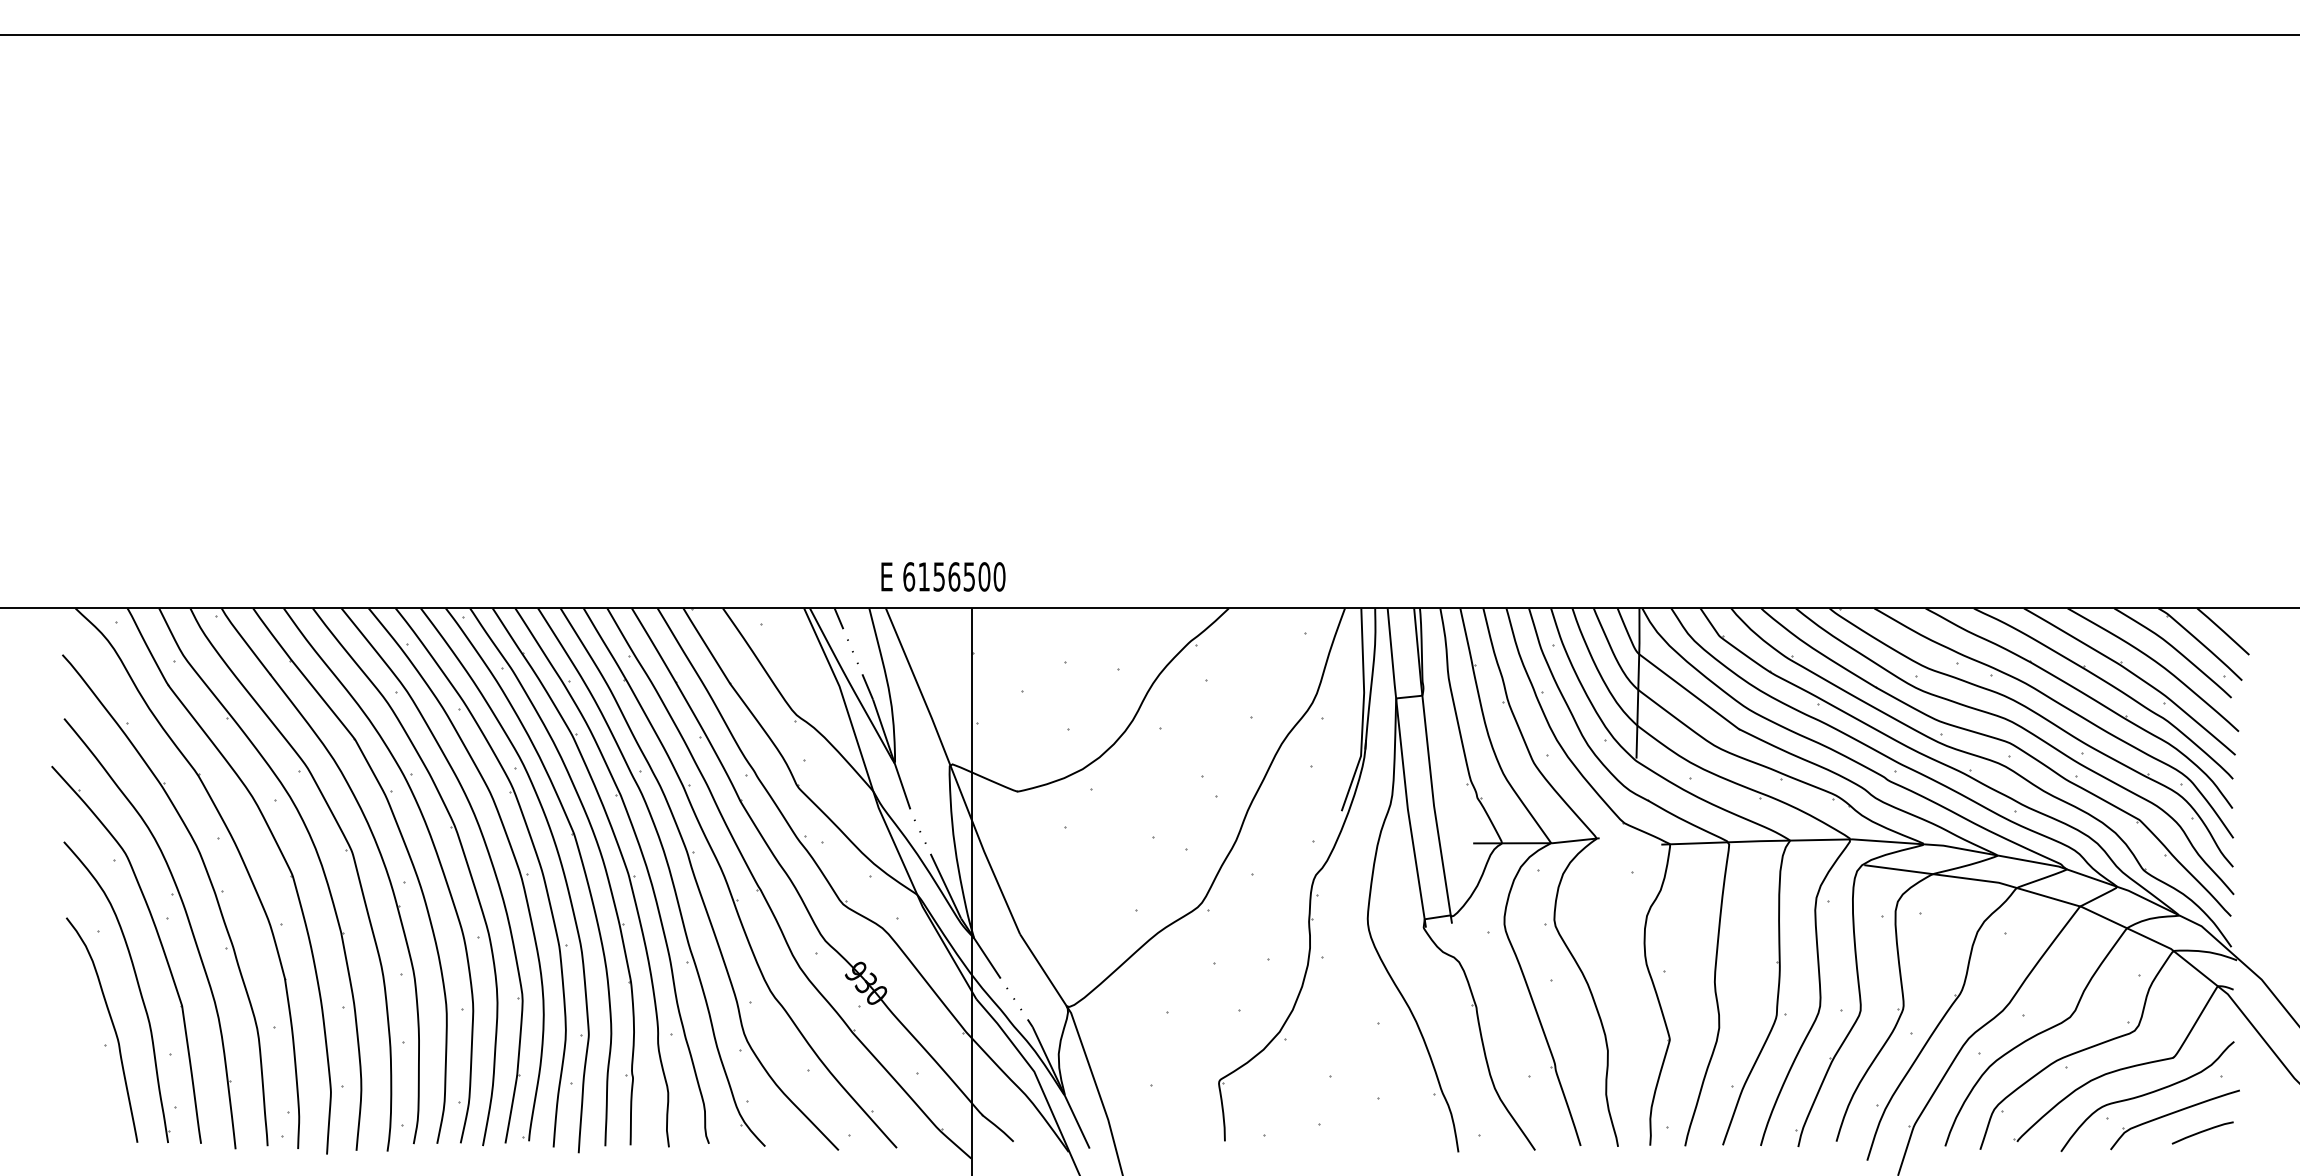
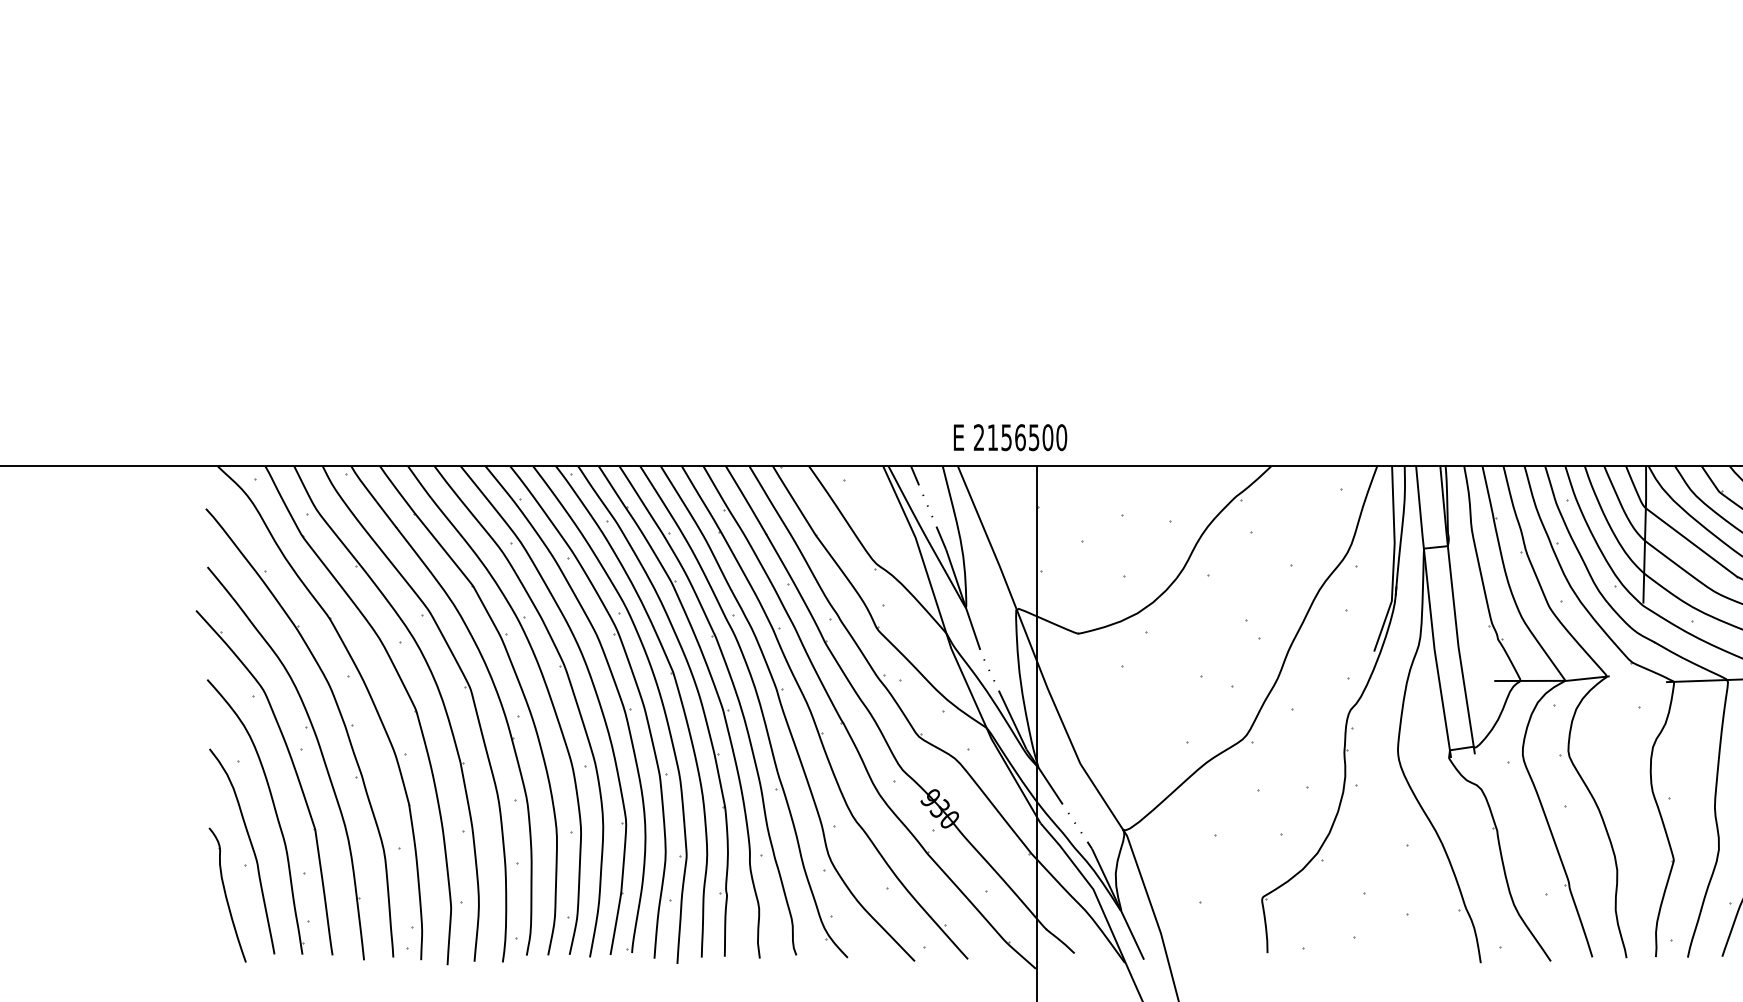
text: (909, 576) -> (979, 437), 6156500 -> 2156500
part: (85, 1077) -> (227, 894), added

